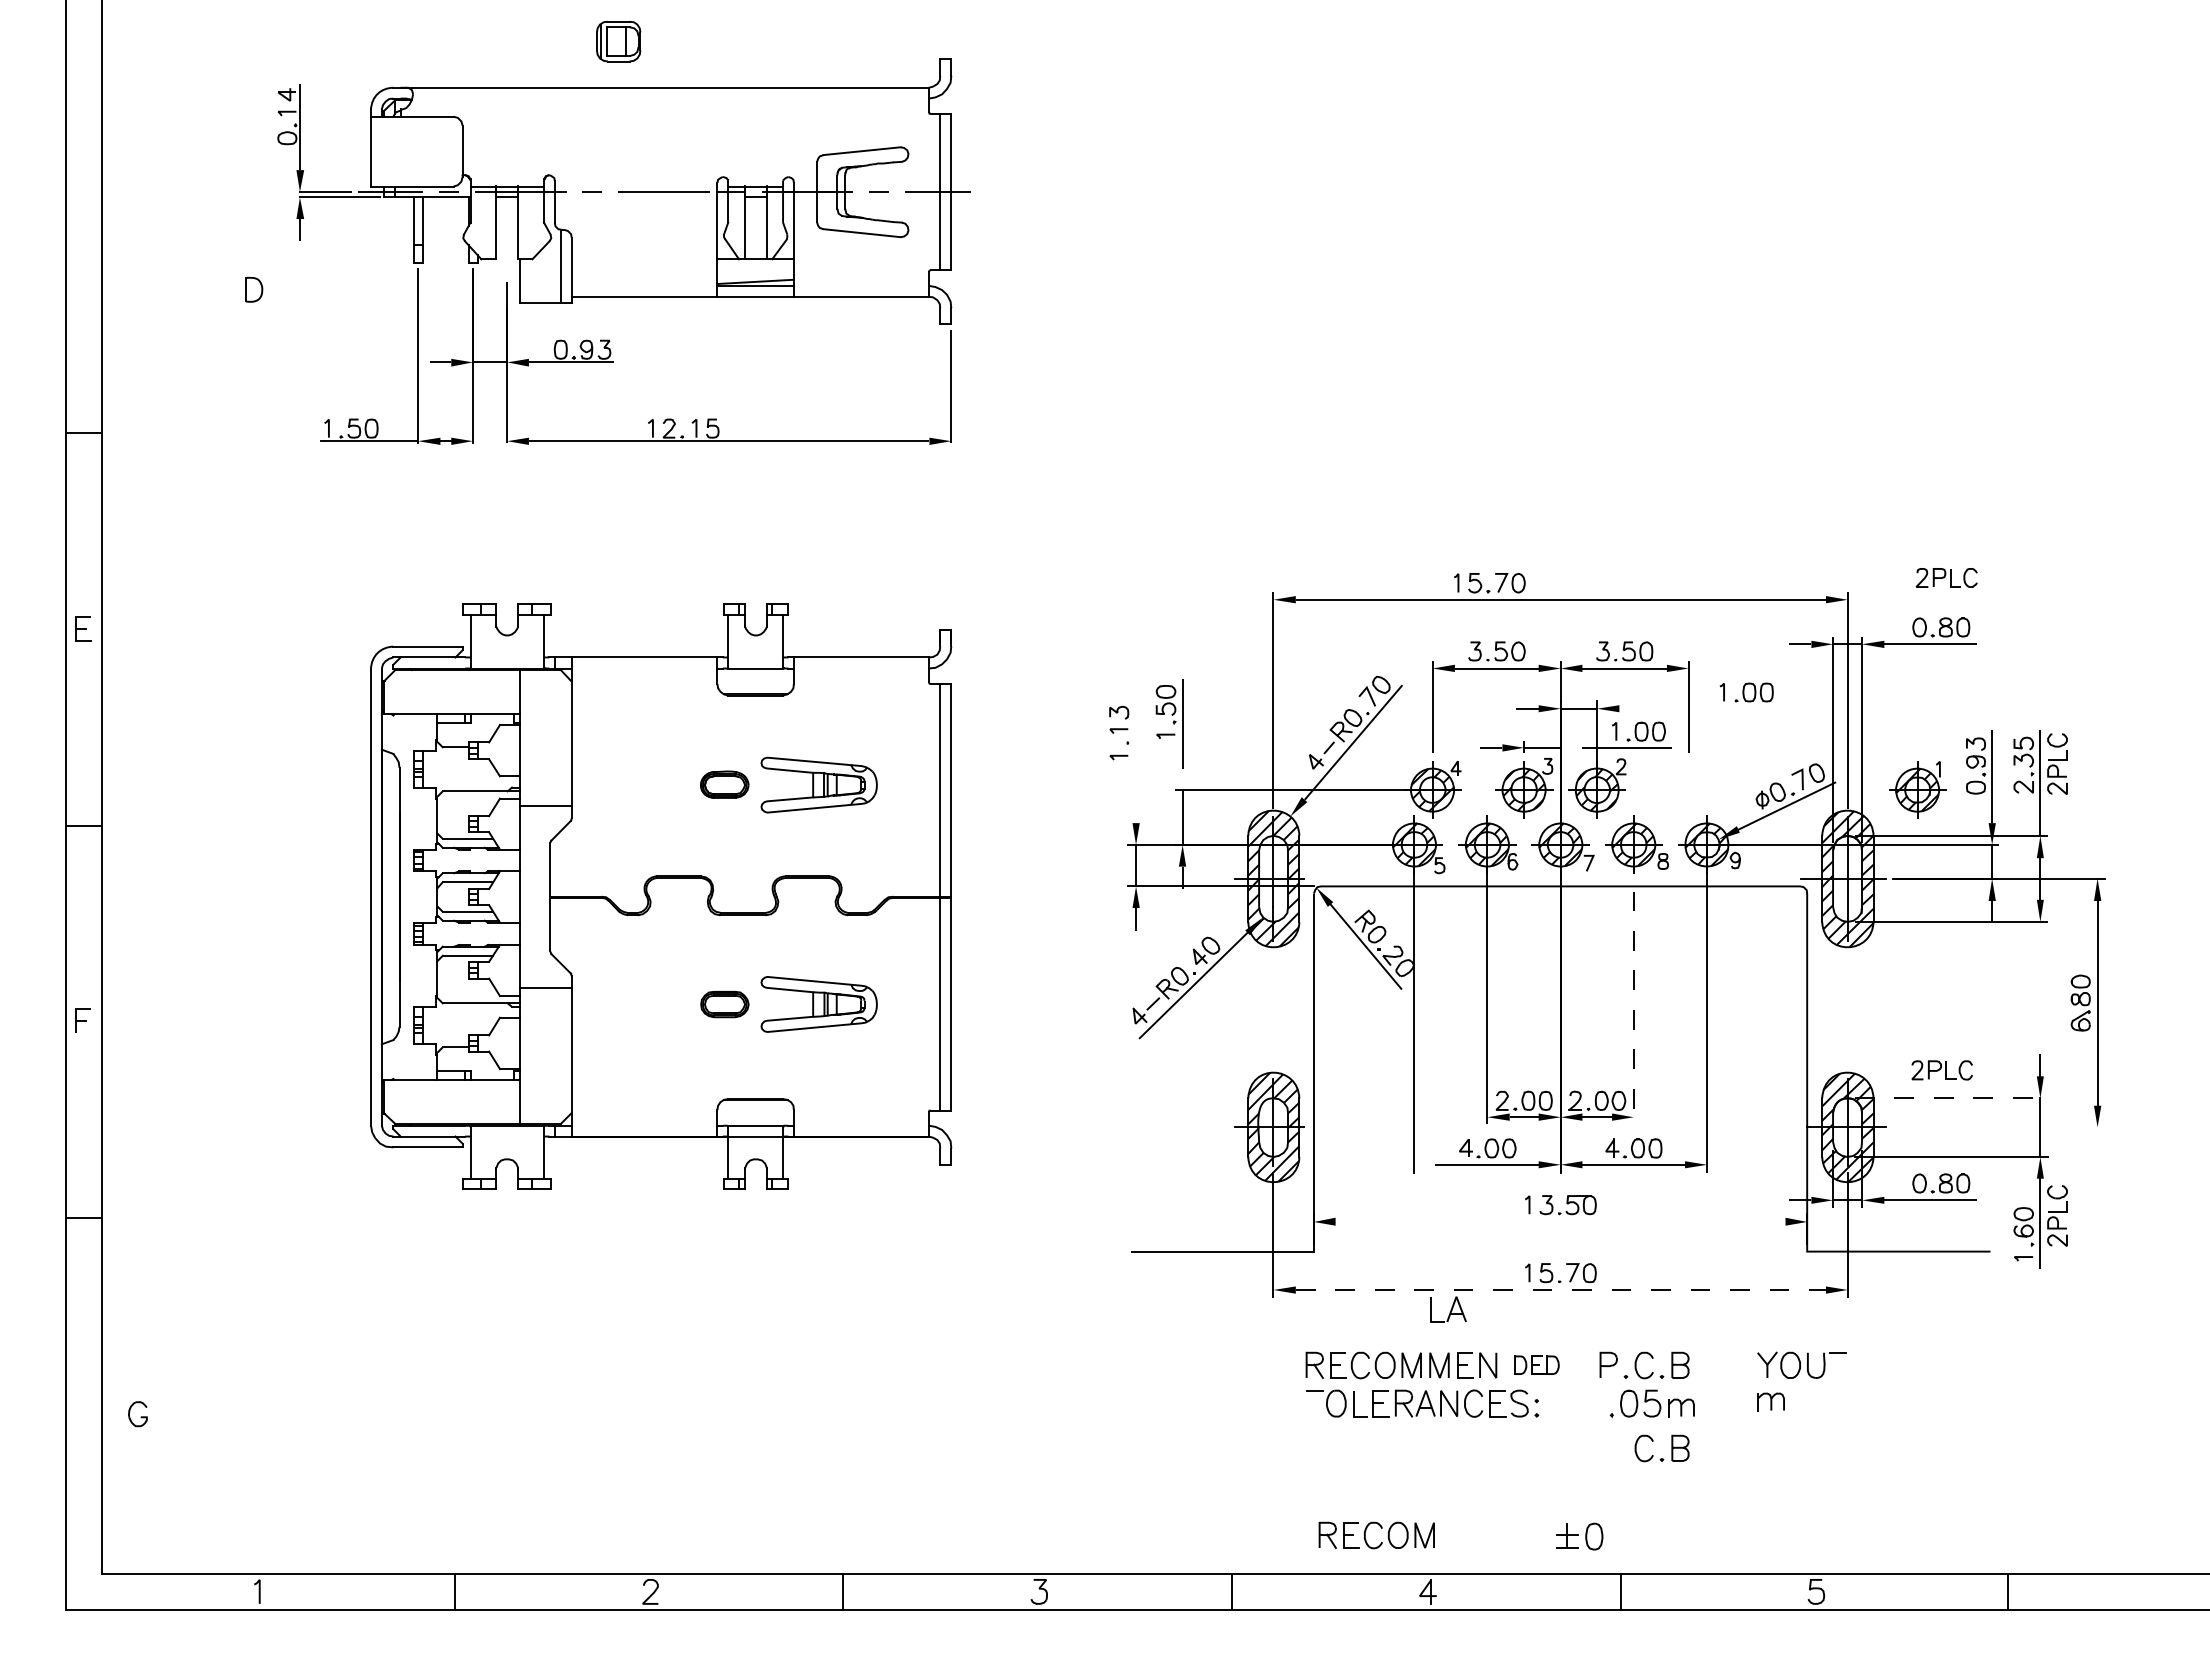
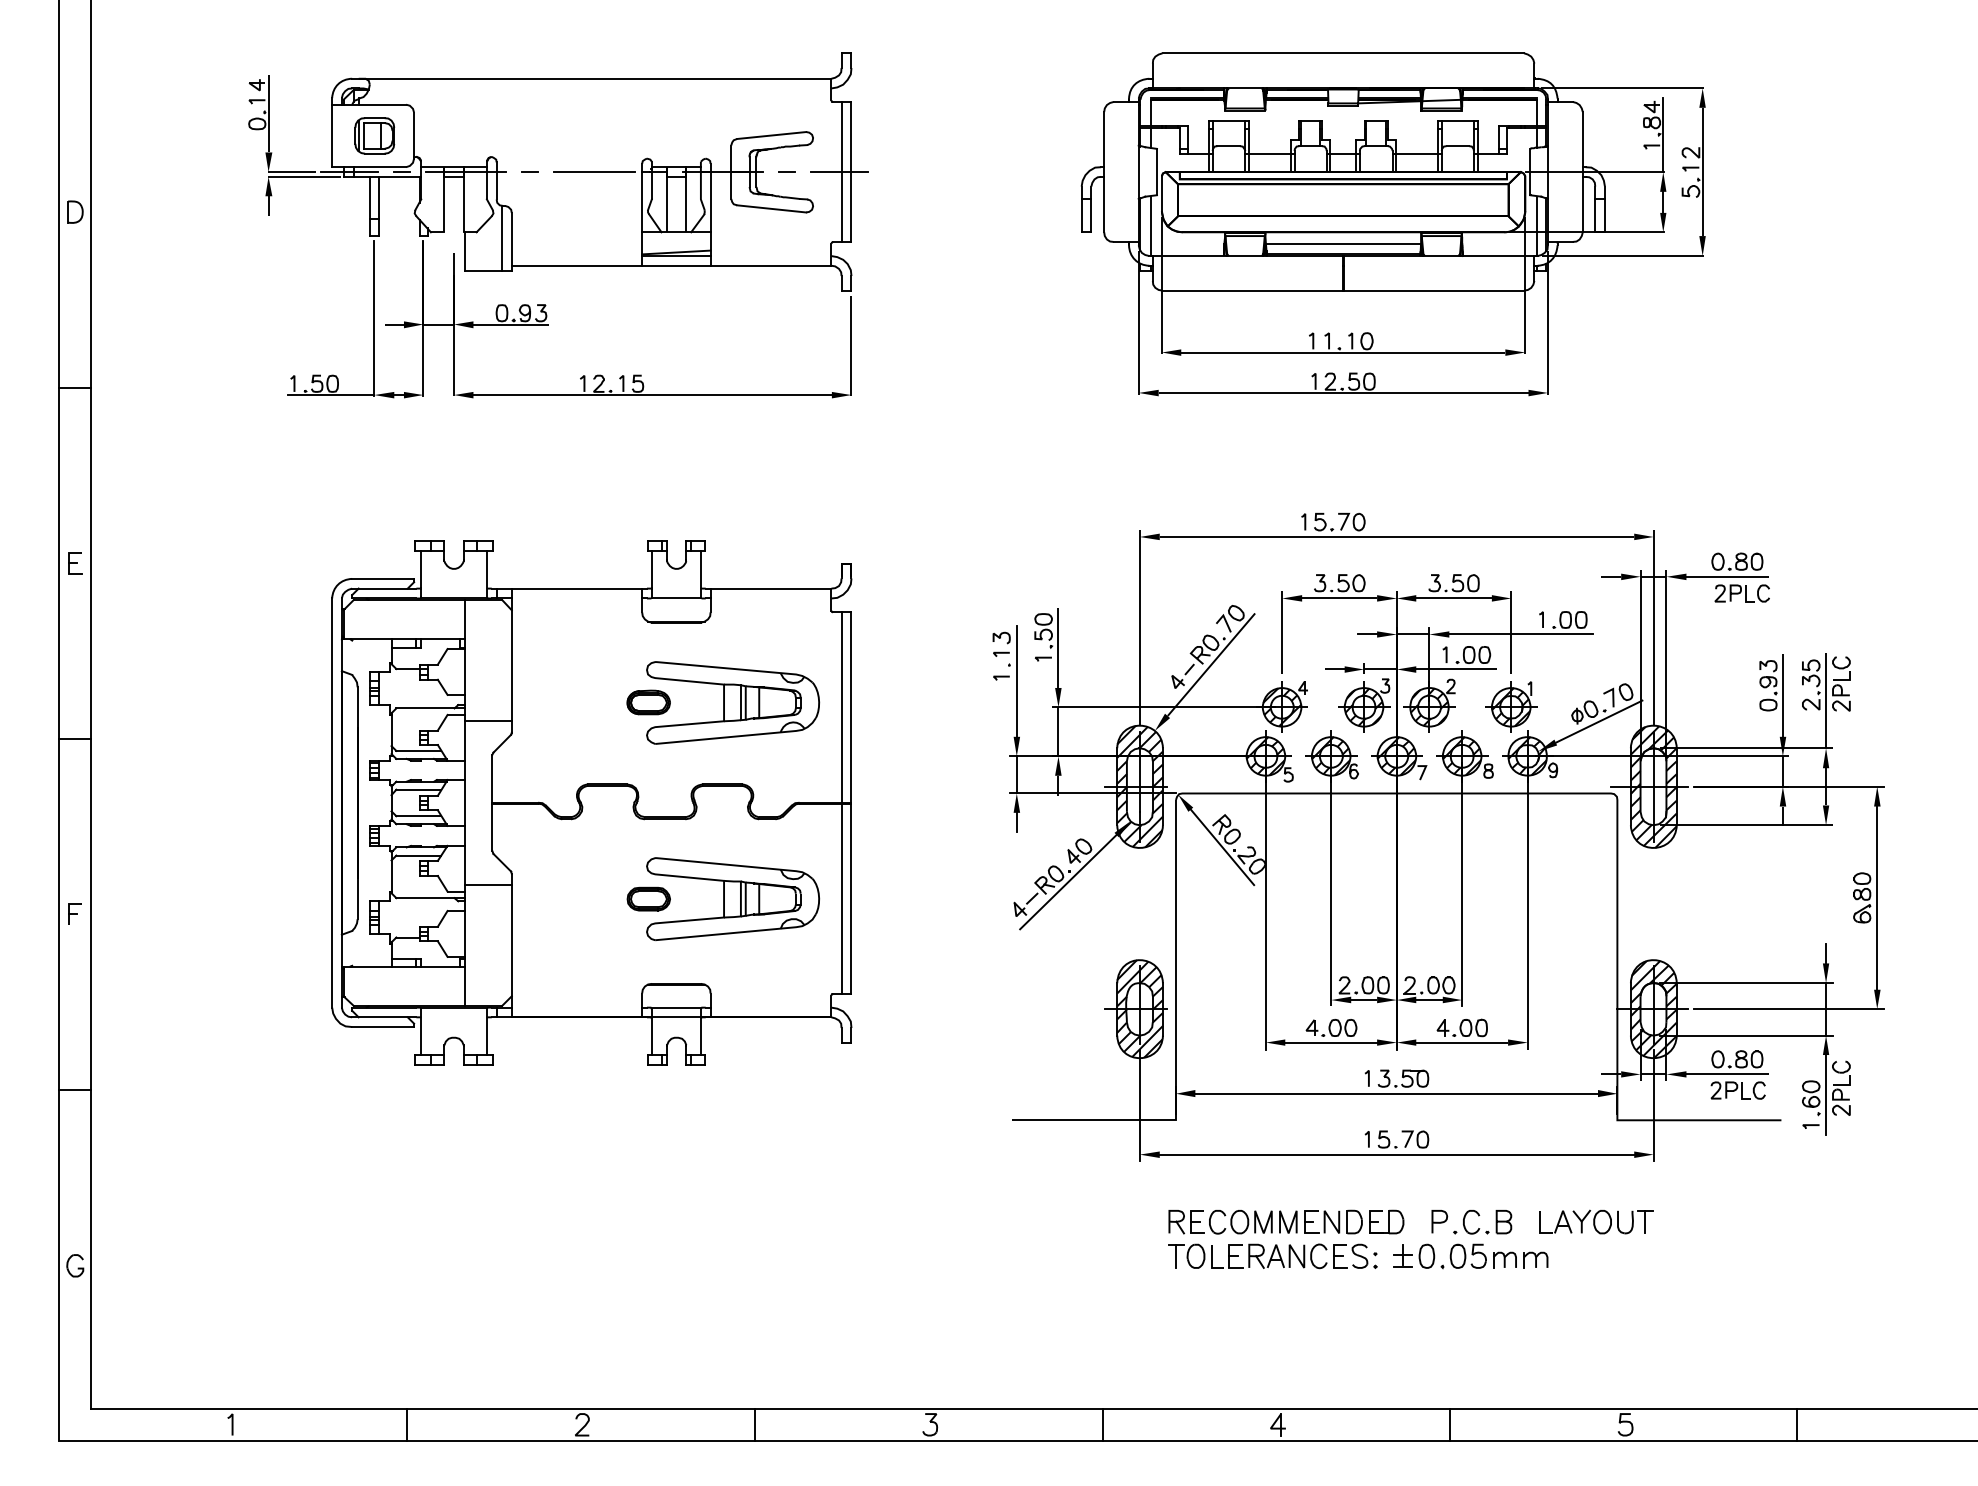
part: (618, 41) -> (374, 135), moved
part: (1556, 250) -> (1393, 224), added
part: (254, 289) -> (75, 211), moved
part: (1946, 577) -> (1742, 593), moved
line: (1699, 708) -> (1521, 634), added
fill: (1571, 747) -> (1406, 669), added
line: (1136, 761) -> (1017, 681), added
fill: (1182, 779) -> (1058, 697), added
part: (819, 784) -> (733, 702), size x1.67
part: (1917, 789) -> (1511, 706), moved
line: (1633, 988) -> (1461, 884), dashed -> solid
part: (819, 1004) -> (733, 899), size x1.67
part: (1941, 1070) -> (1737, 1090), moved
line: (1951, 1098) -> (1746, 983), dashed -> solid
line: (1998, 1127) -> (1788, 1009), added
fill: (1425, 1164) -> (1275, 1042), added
line: (1560, 1221) -> (1396, 1093), added
line: (1561, 1289) -> (1397, 1154), dashed -> solid
part: (1448, 1309) -> (1555, 1222), moved
part: (1536, 1364) -> (1375, 1221), size x1.43
line: (1837, 1364) -> (1644, 1221), added
part: (1770, 1401) -> (1535, 1259), moved
line: (1314, 1403) -> (1176, 1256), added
part: (137, 1414) -> (74, 1266), moved
part: (1671, 1448) -> (1495, 1296), removed
part: (1381, 1528) -> (1236, 1368), removed
part: (1579, 1536) -> (1413, 1256), moved

